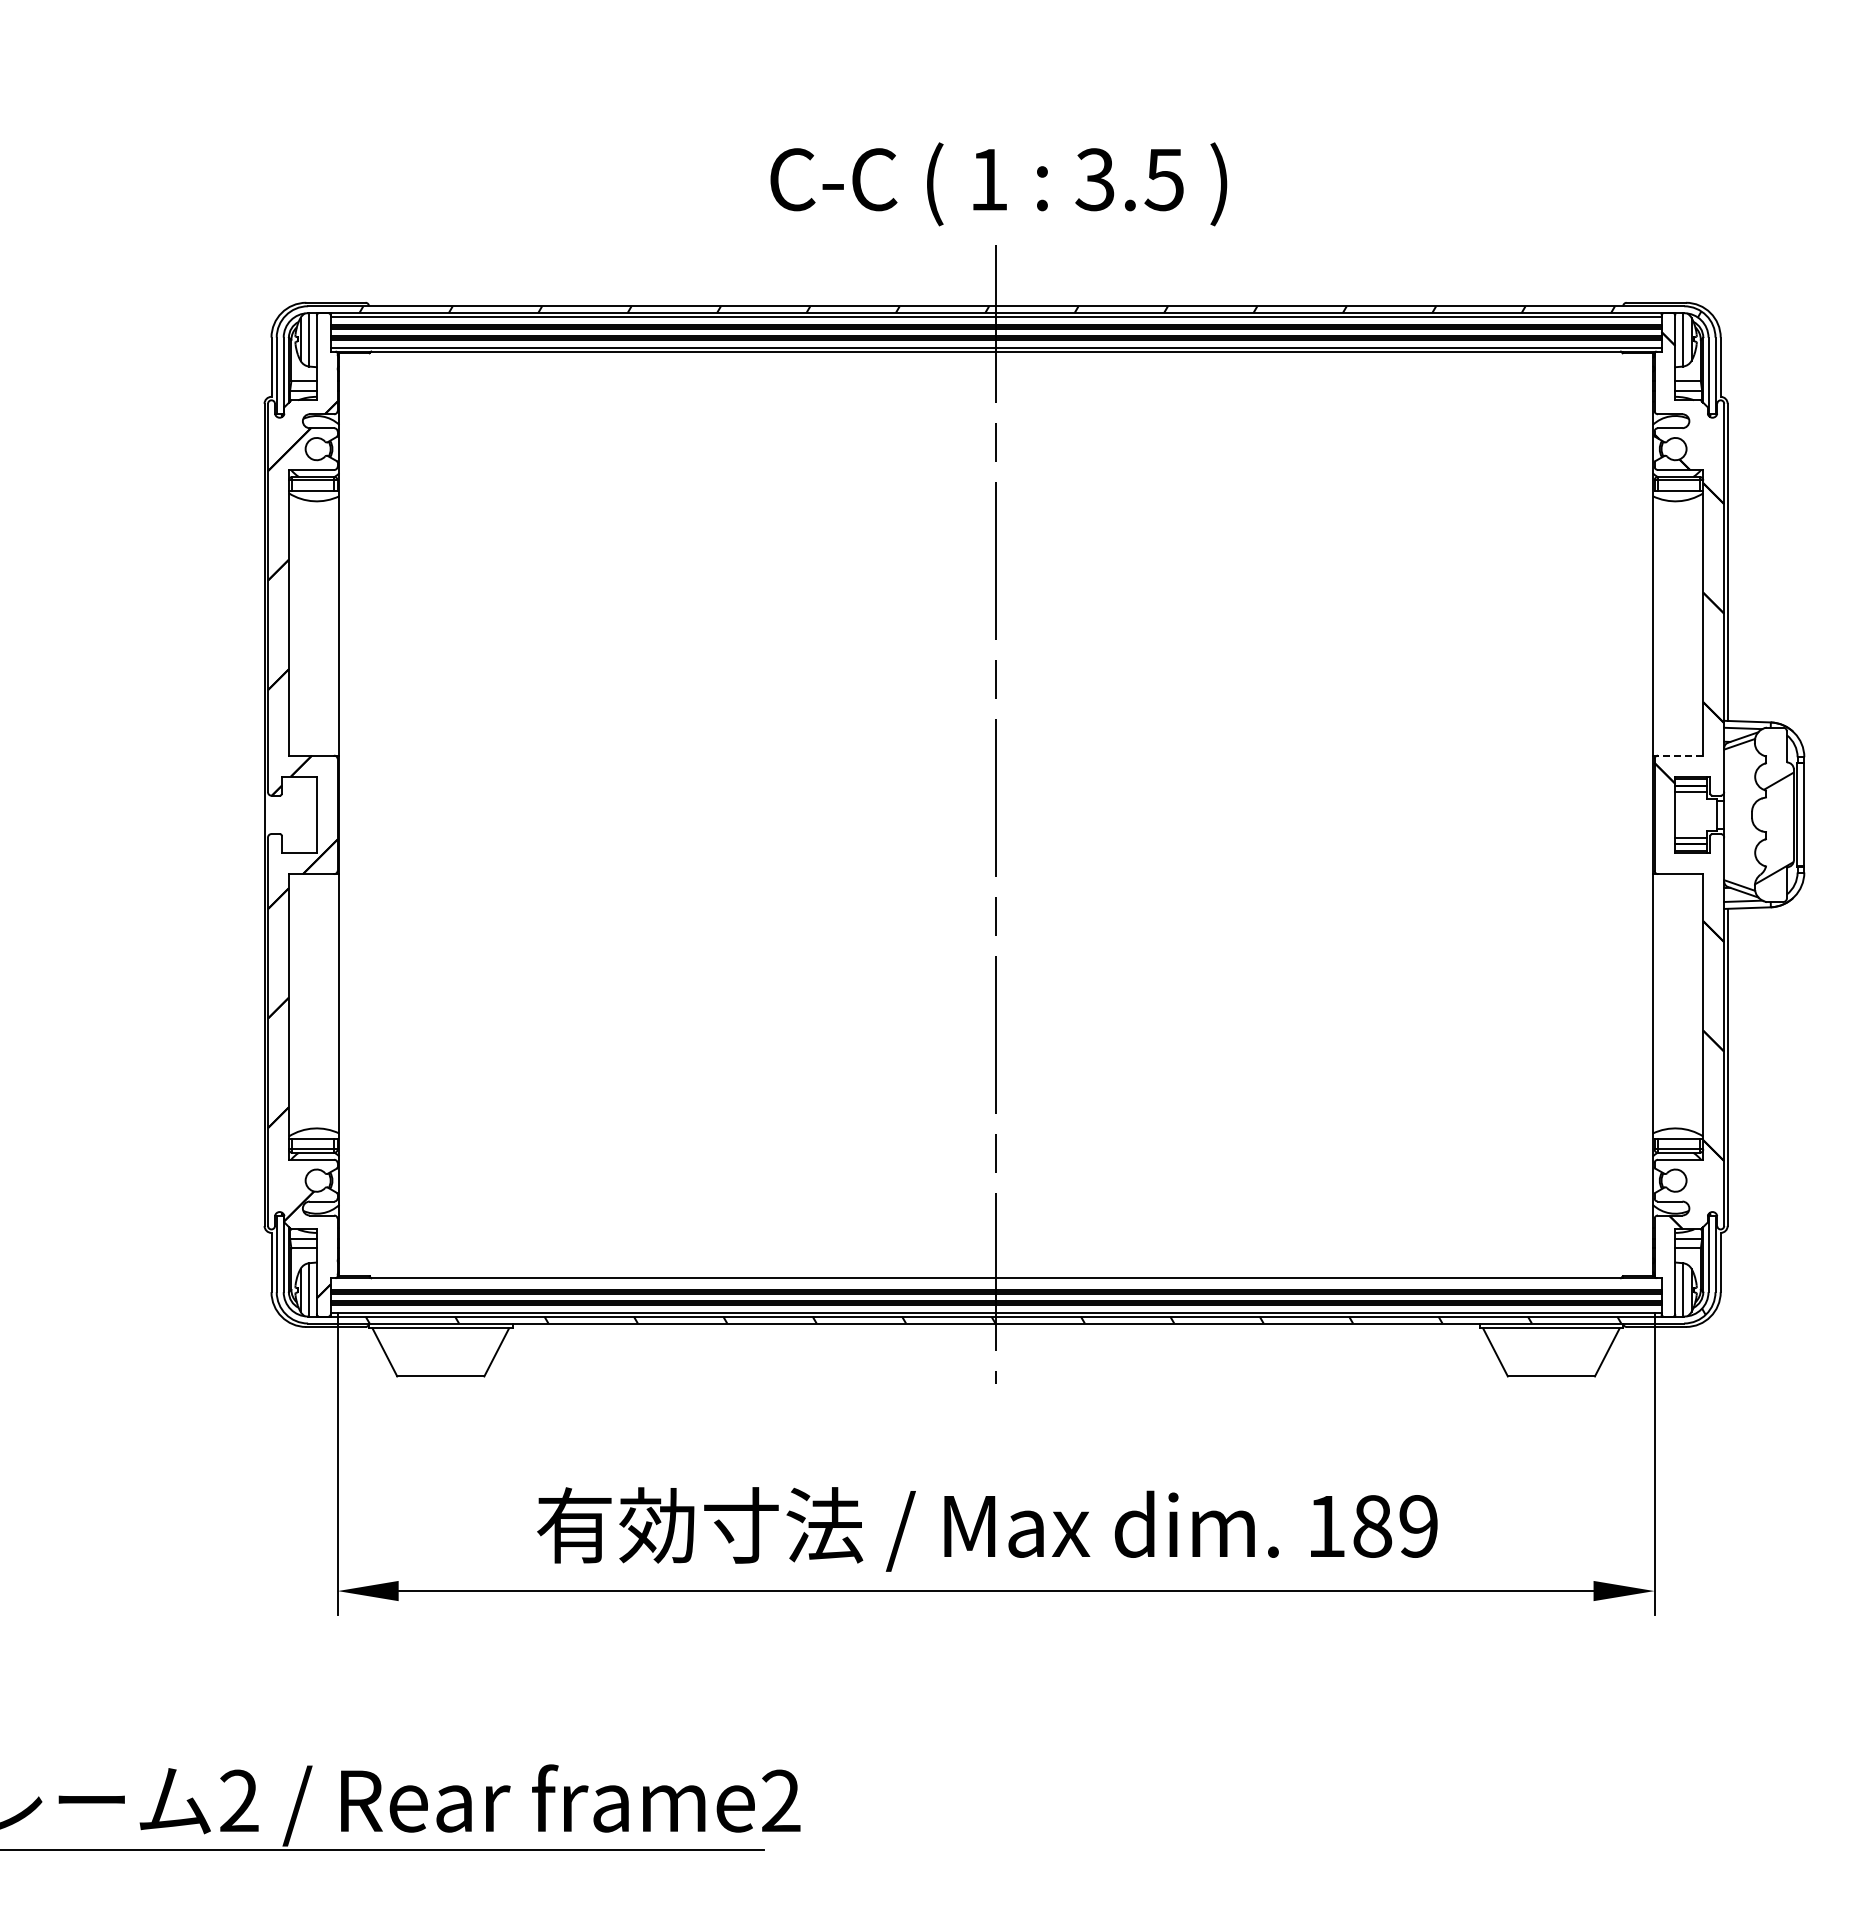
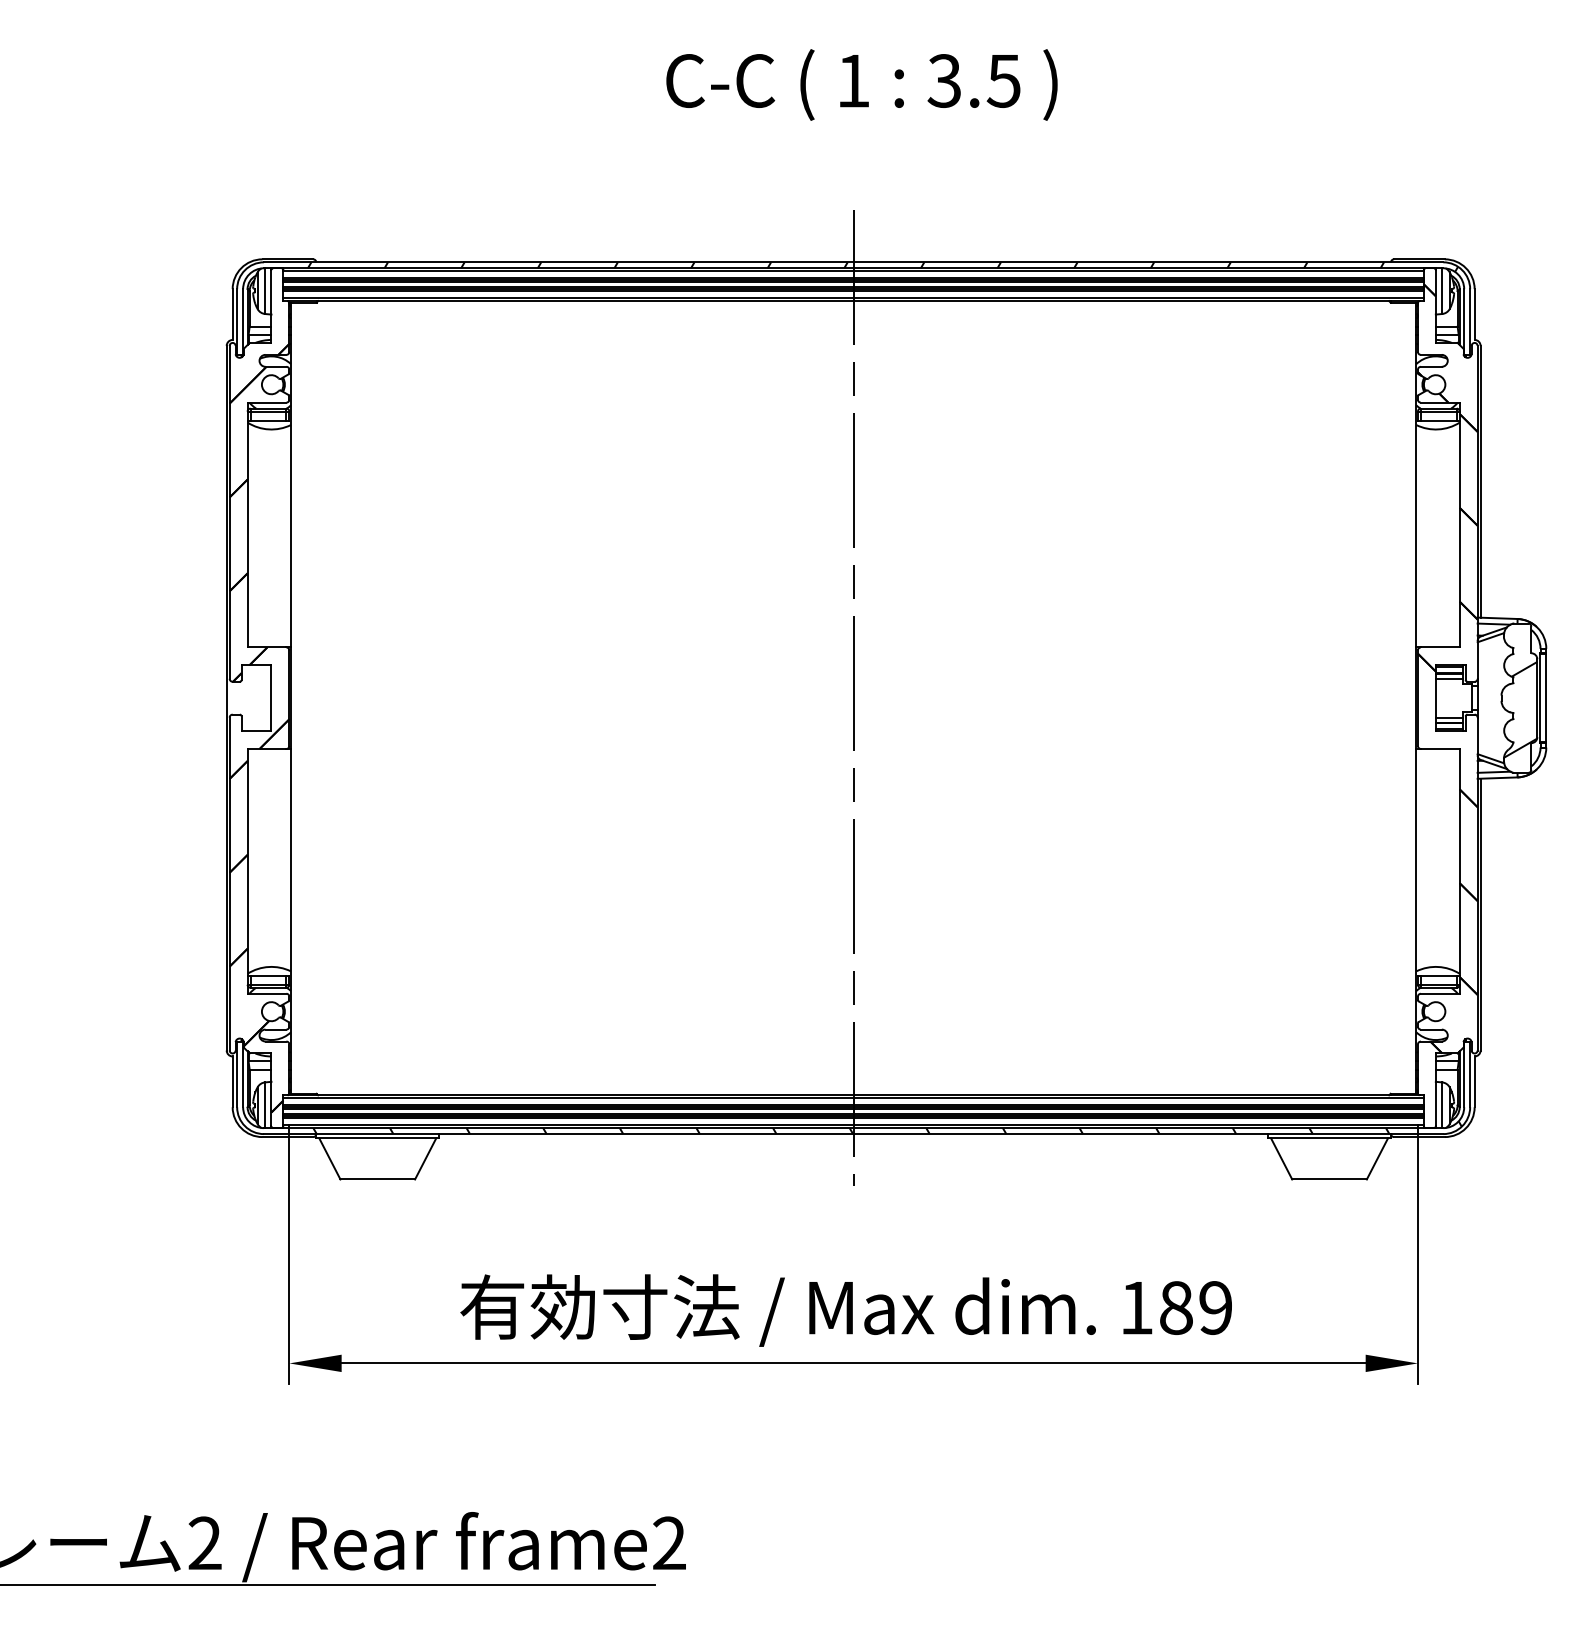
text: (998, 184) -> (861, 85), moved
line: (1680, 755) -> (1440, 647), dashed -> solid
line: (995, 1281) -> (853, 1098), added

